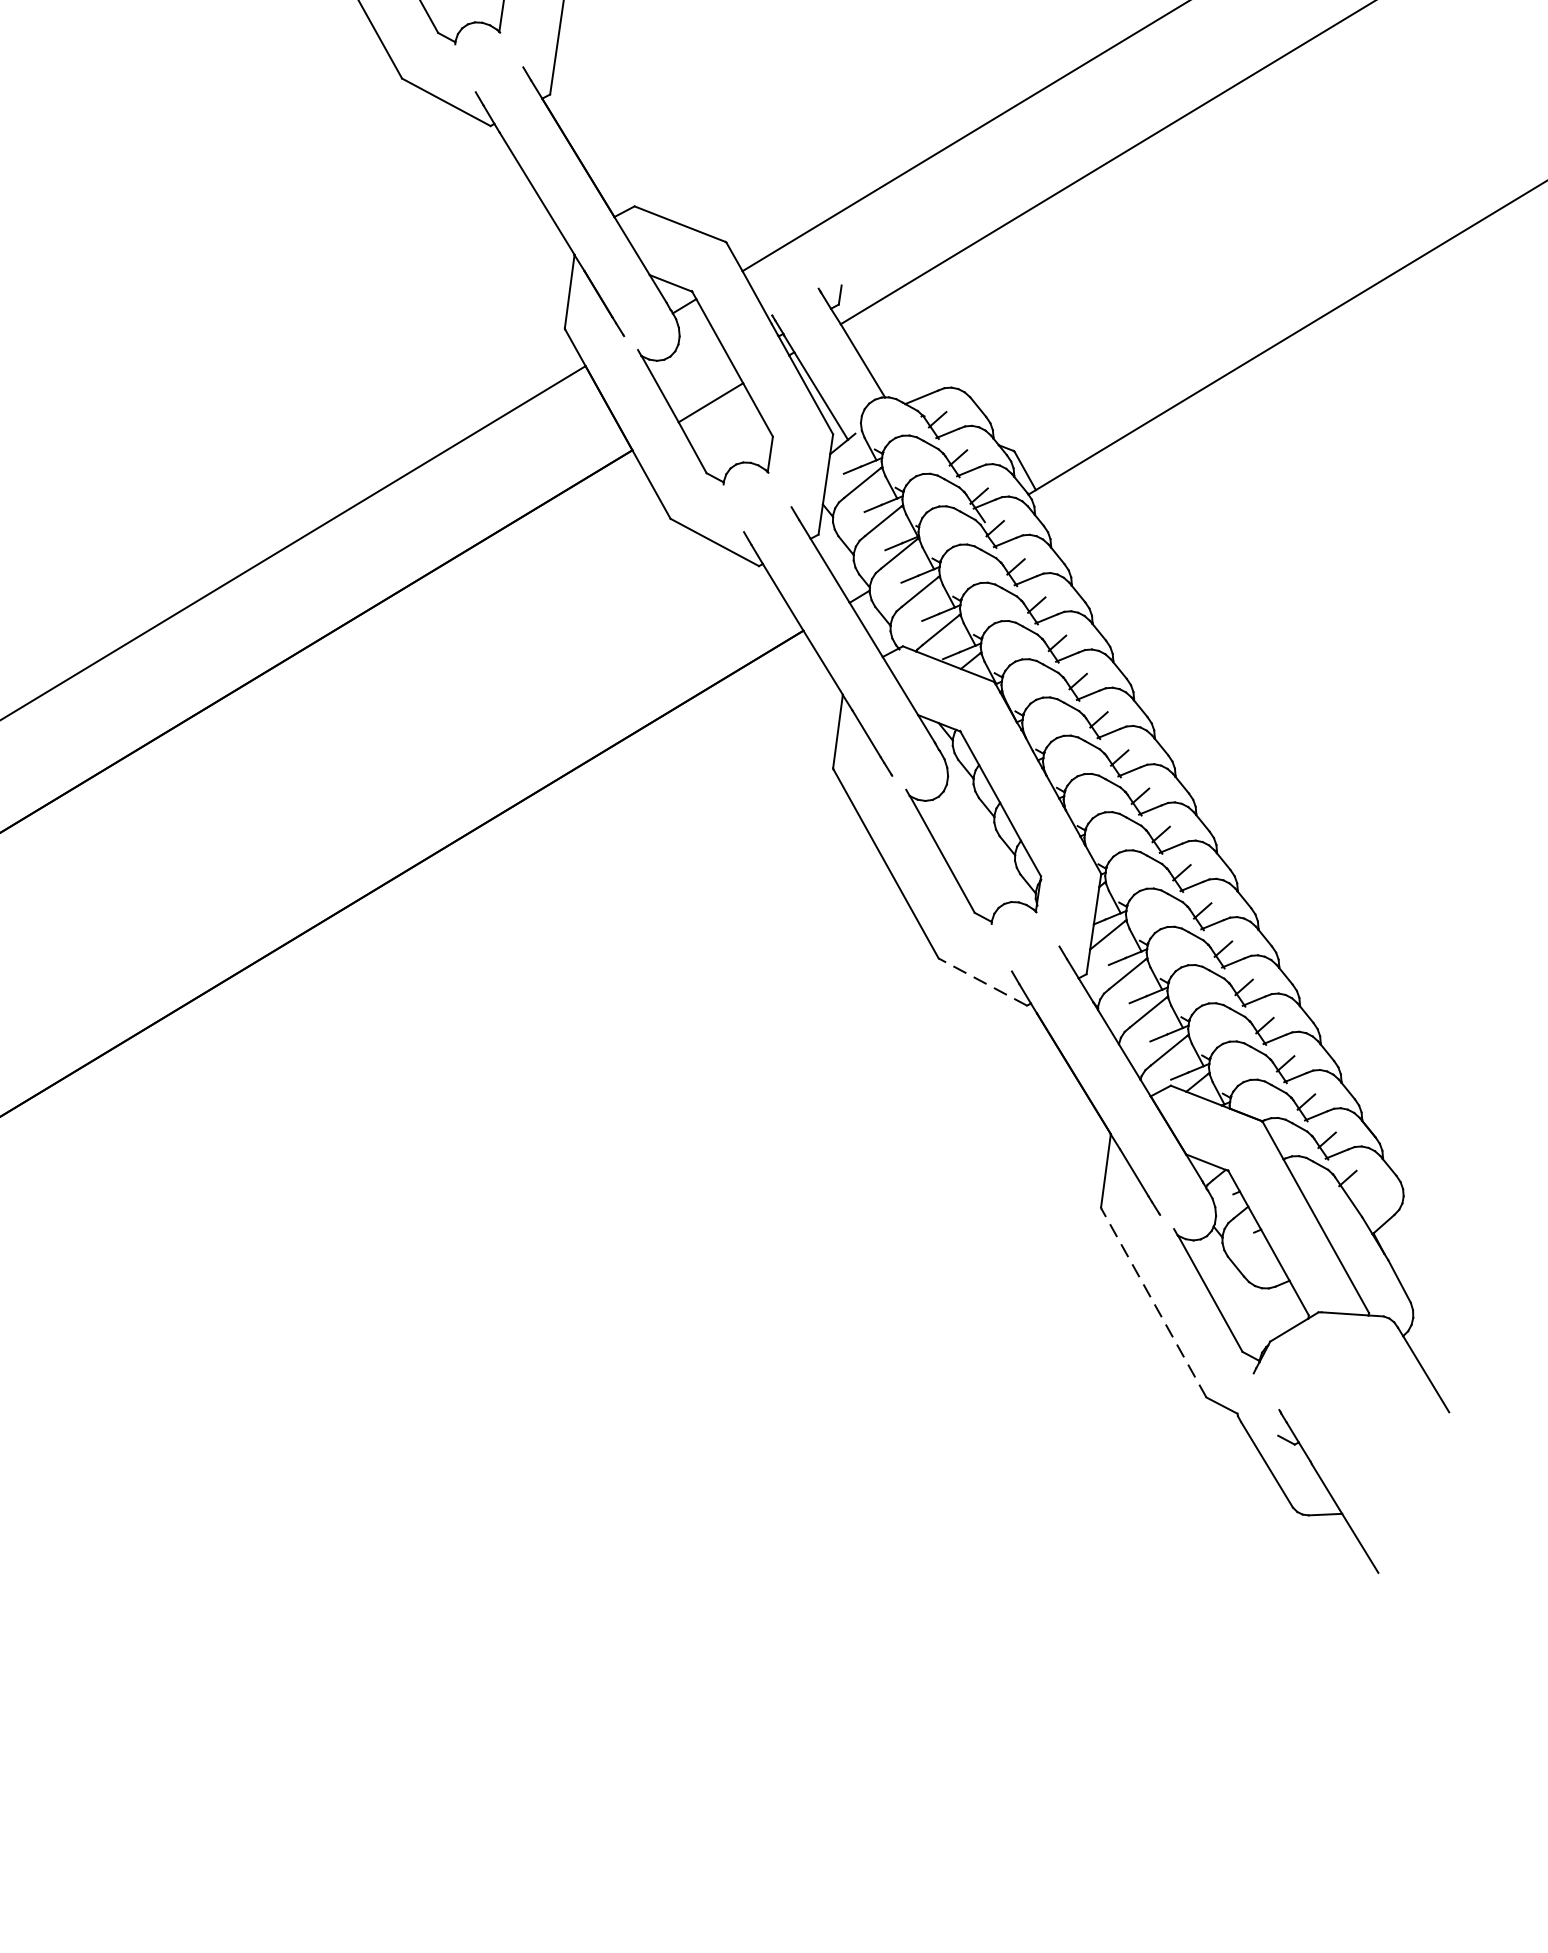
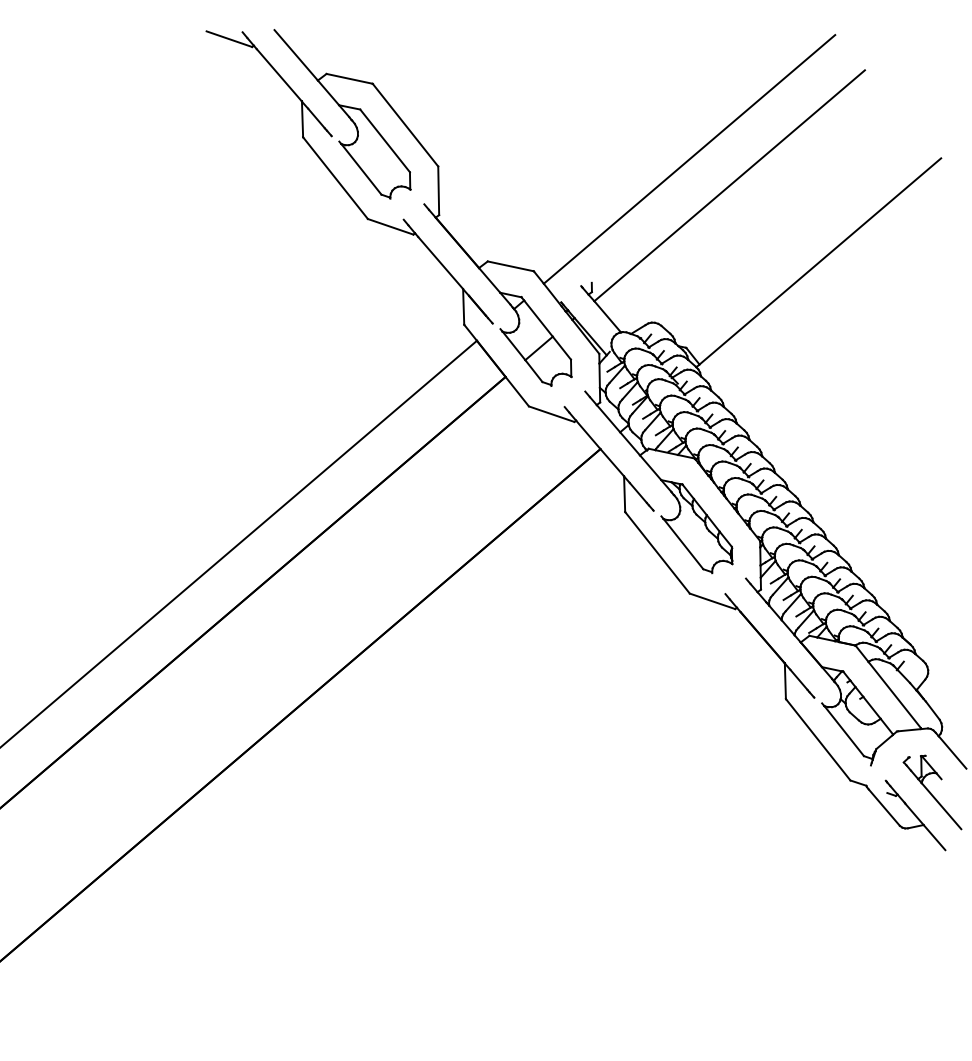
line: (982, 982) -> (712, 601), dashed -> solid
line: (1154, 1302) -> (818, 739), dashed -> solid
part: (1371, 1449) -> (932, 792), added

